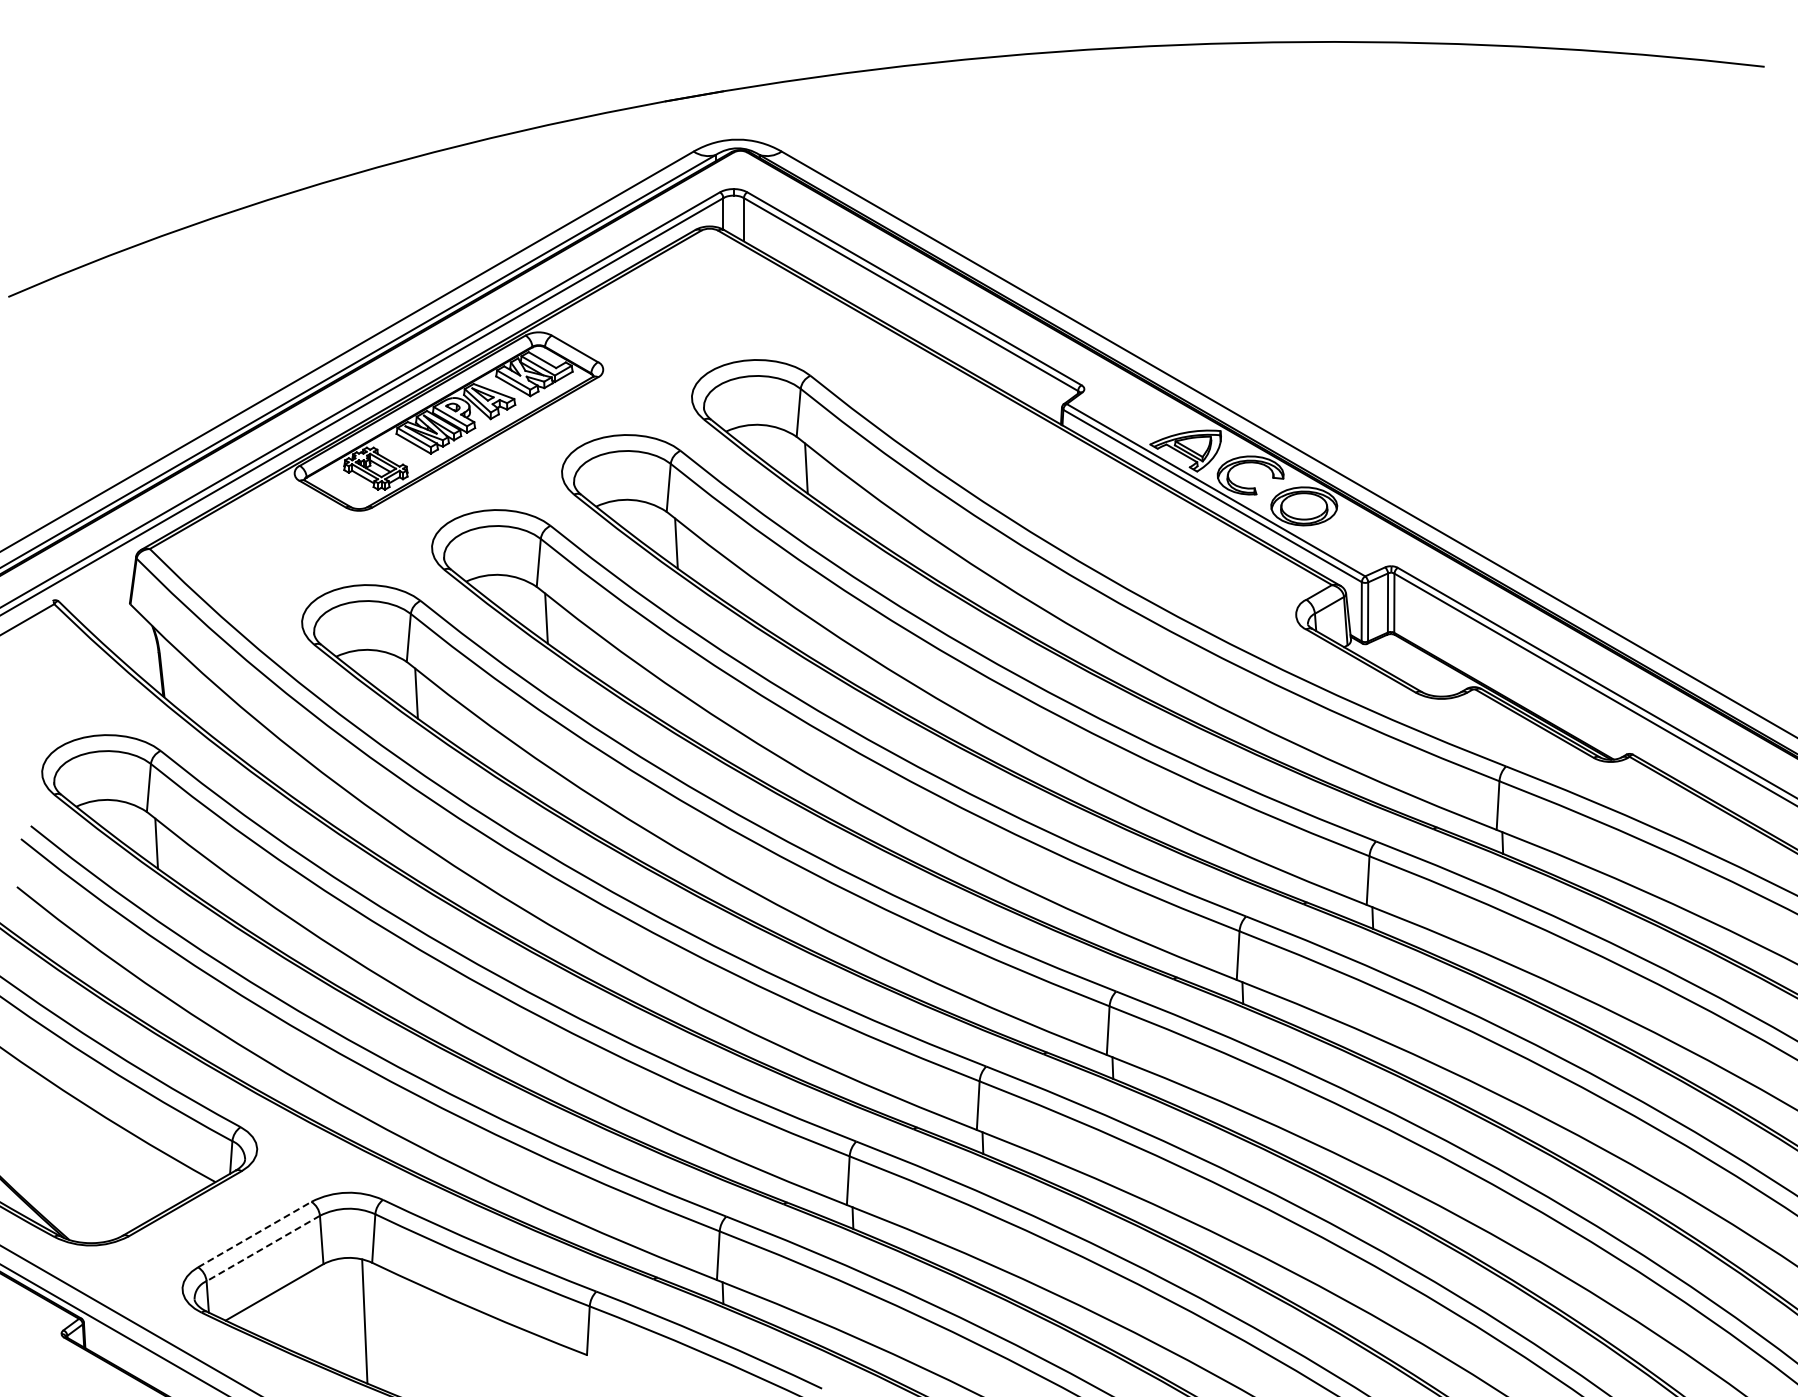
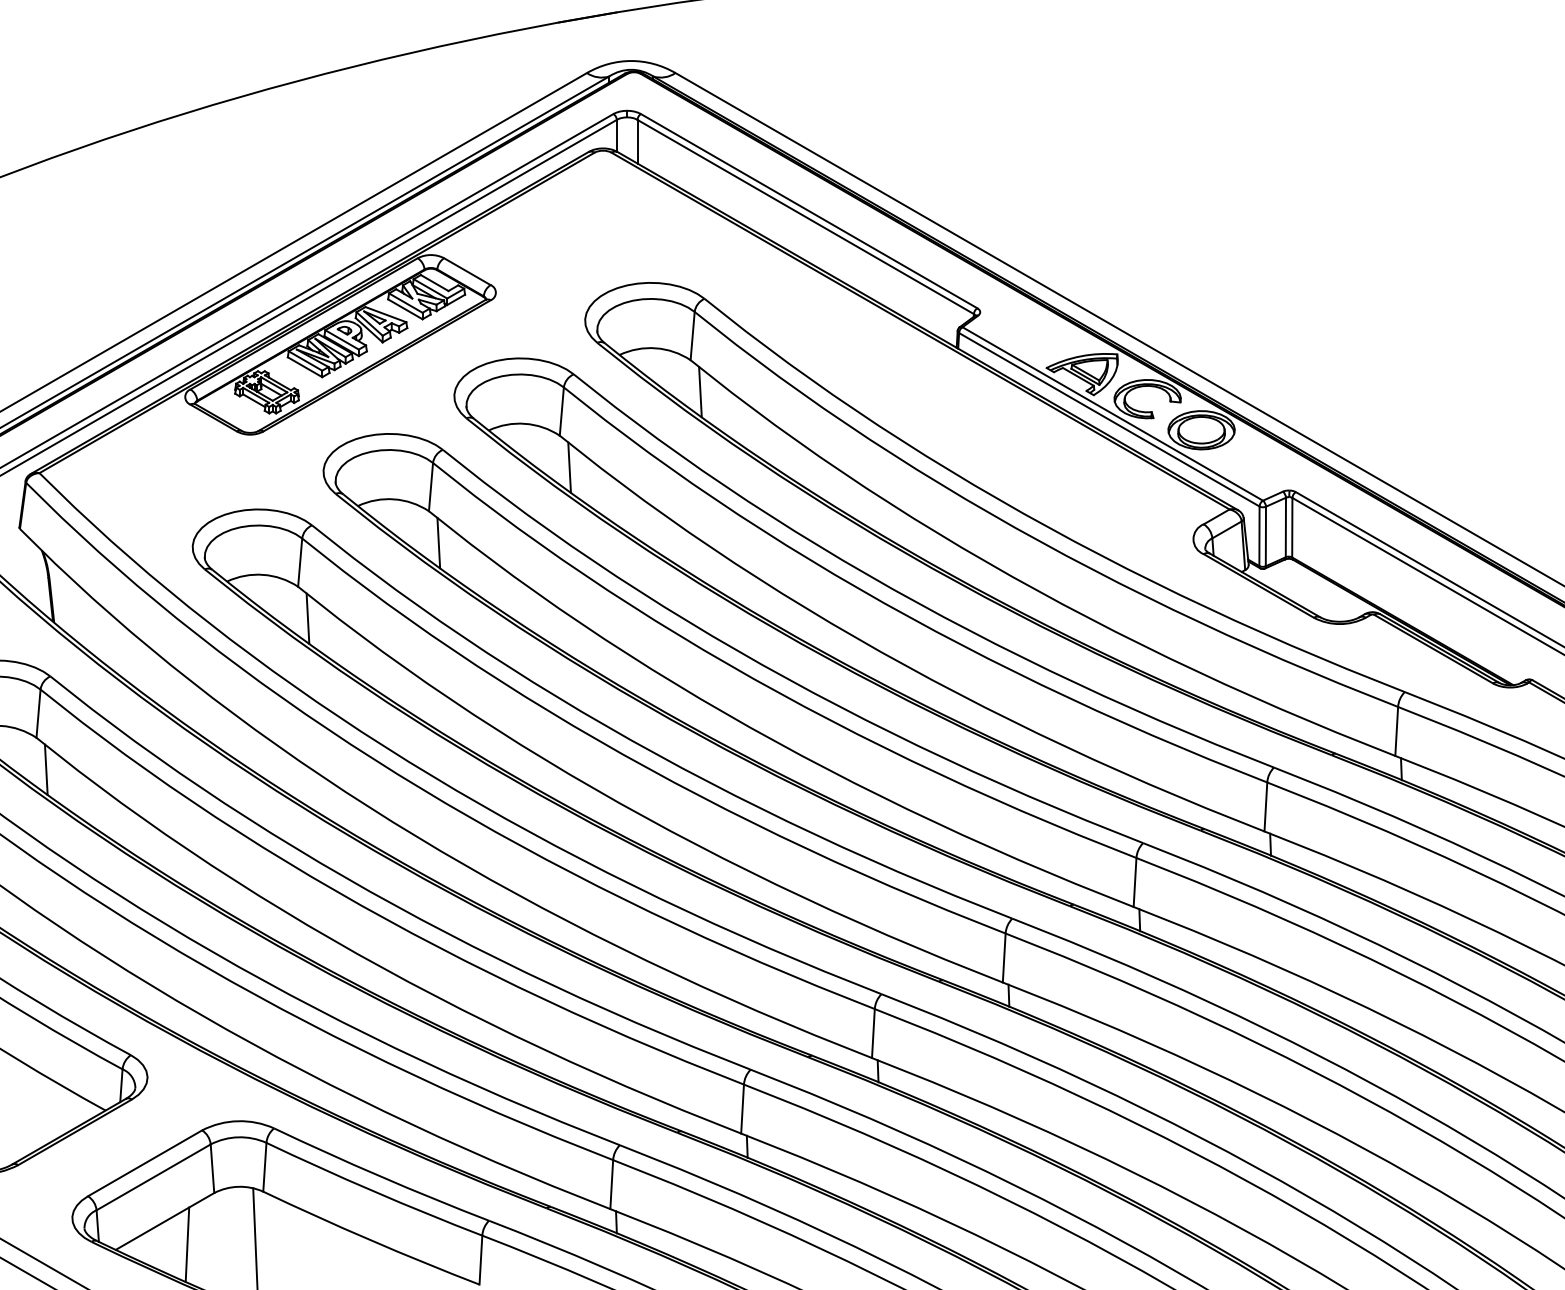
line: (255, 1234) -> (145, 1163), dashed -> solid
line: (262, 1248) -> (152, 1177), dashed -> solid
line: (296, 1315) -> (187, 1244), added

